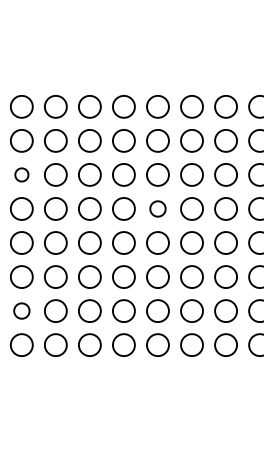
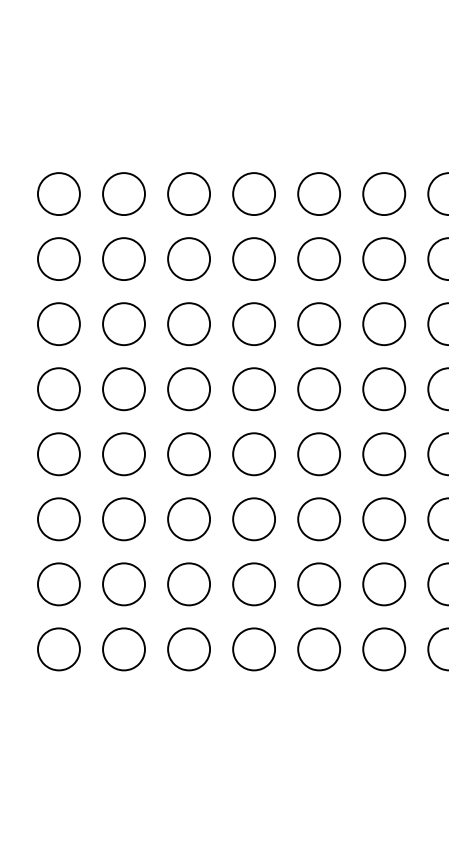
part: (21, 174) -> (58, 323), size x1.67
part: (157, 208) -> (318, 388), size x1.43
part: (21, 310) -> (58, 583), size x1.43

